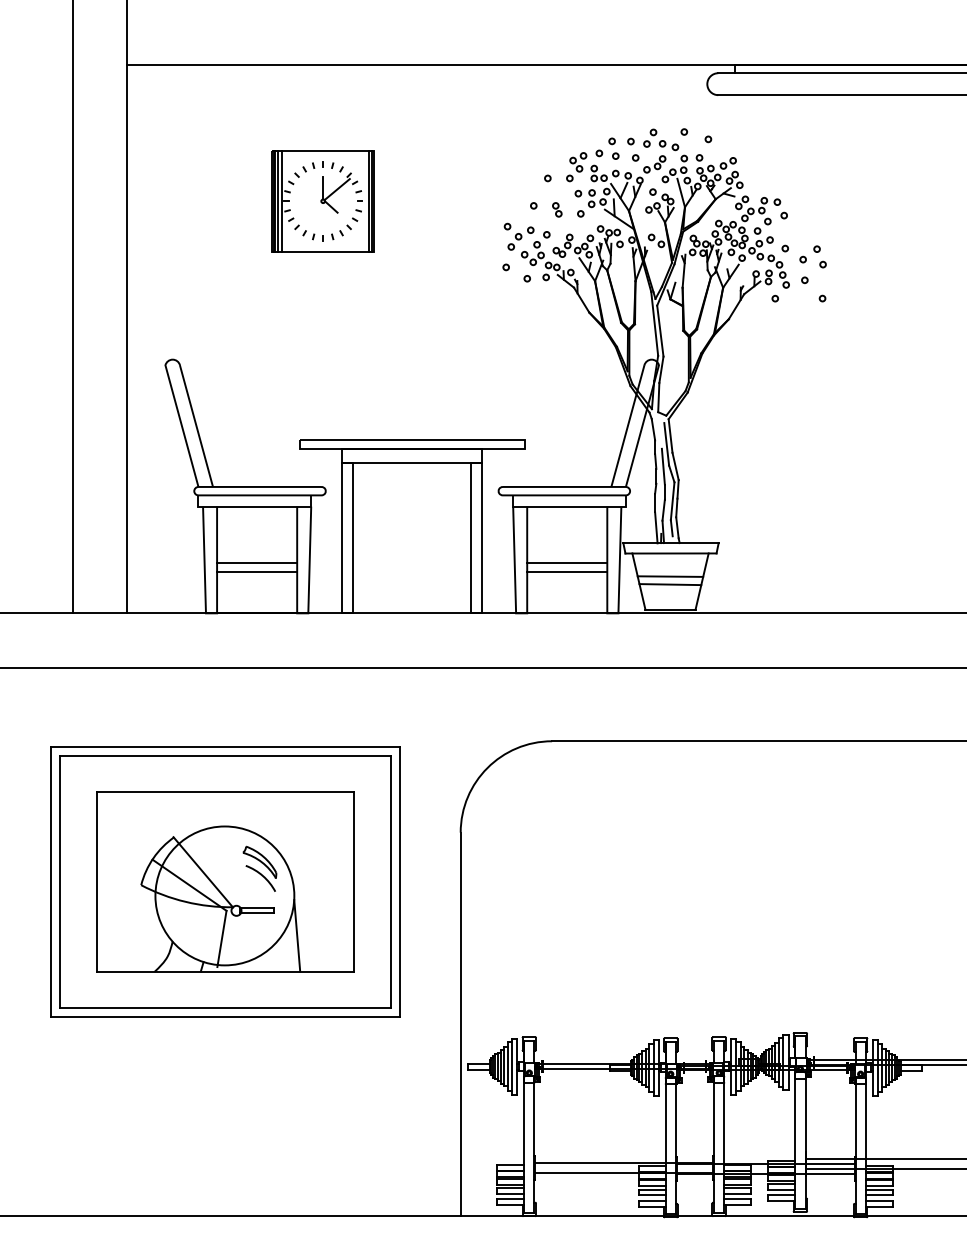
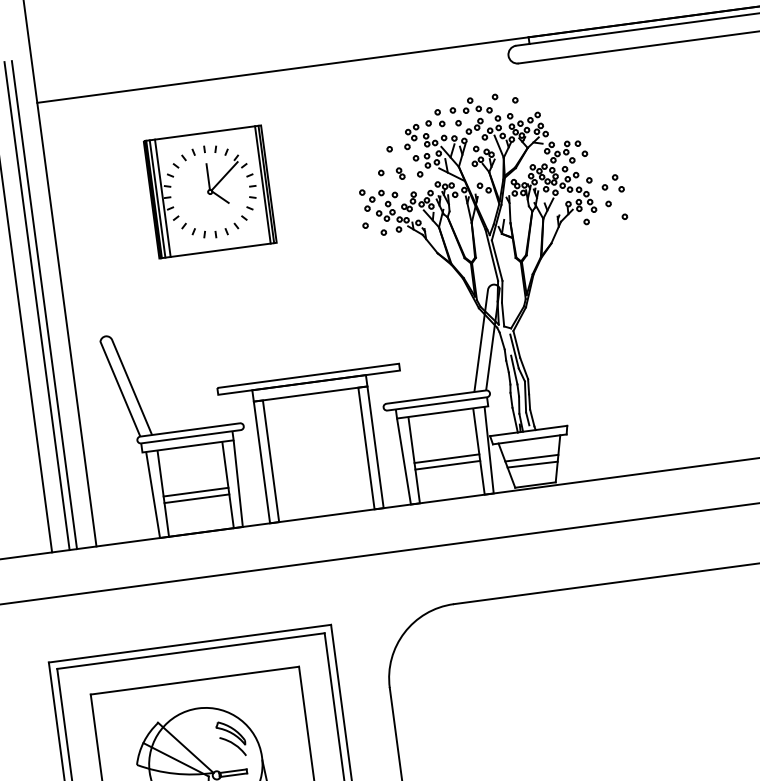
part: (323, 201) -> (210, 192), size x1.43
line: (94, 311) -> (37, 305), added
line: (103, 311) -> (44, 304), added

